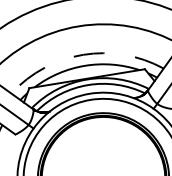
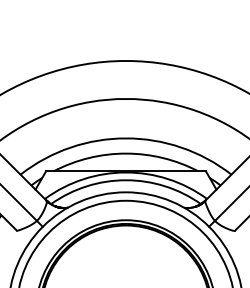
arc: (83, 54) -> (126, 138), dashed -> solid

